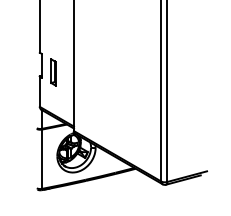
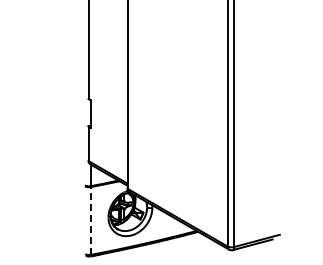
part: (52, 72) -> (103, 121), removed
line: (42, 158) -> (91, 220), solid -> dashed

